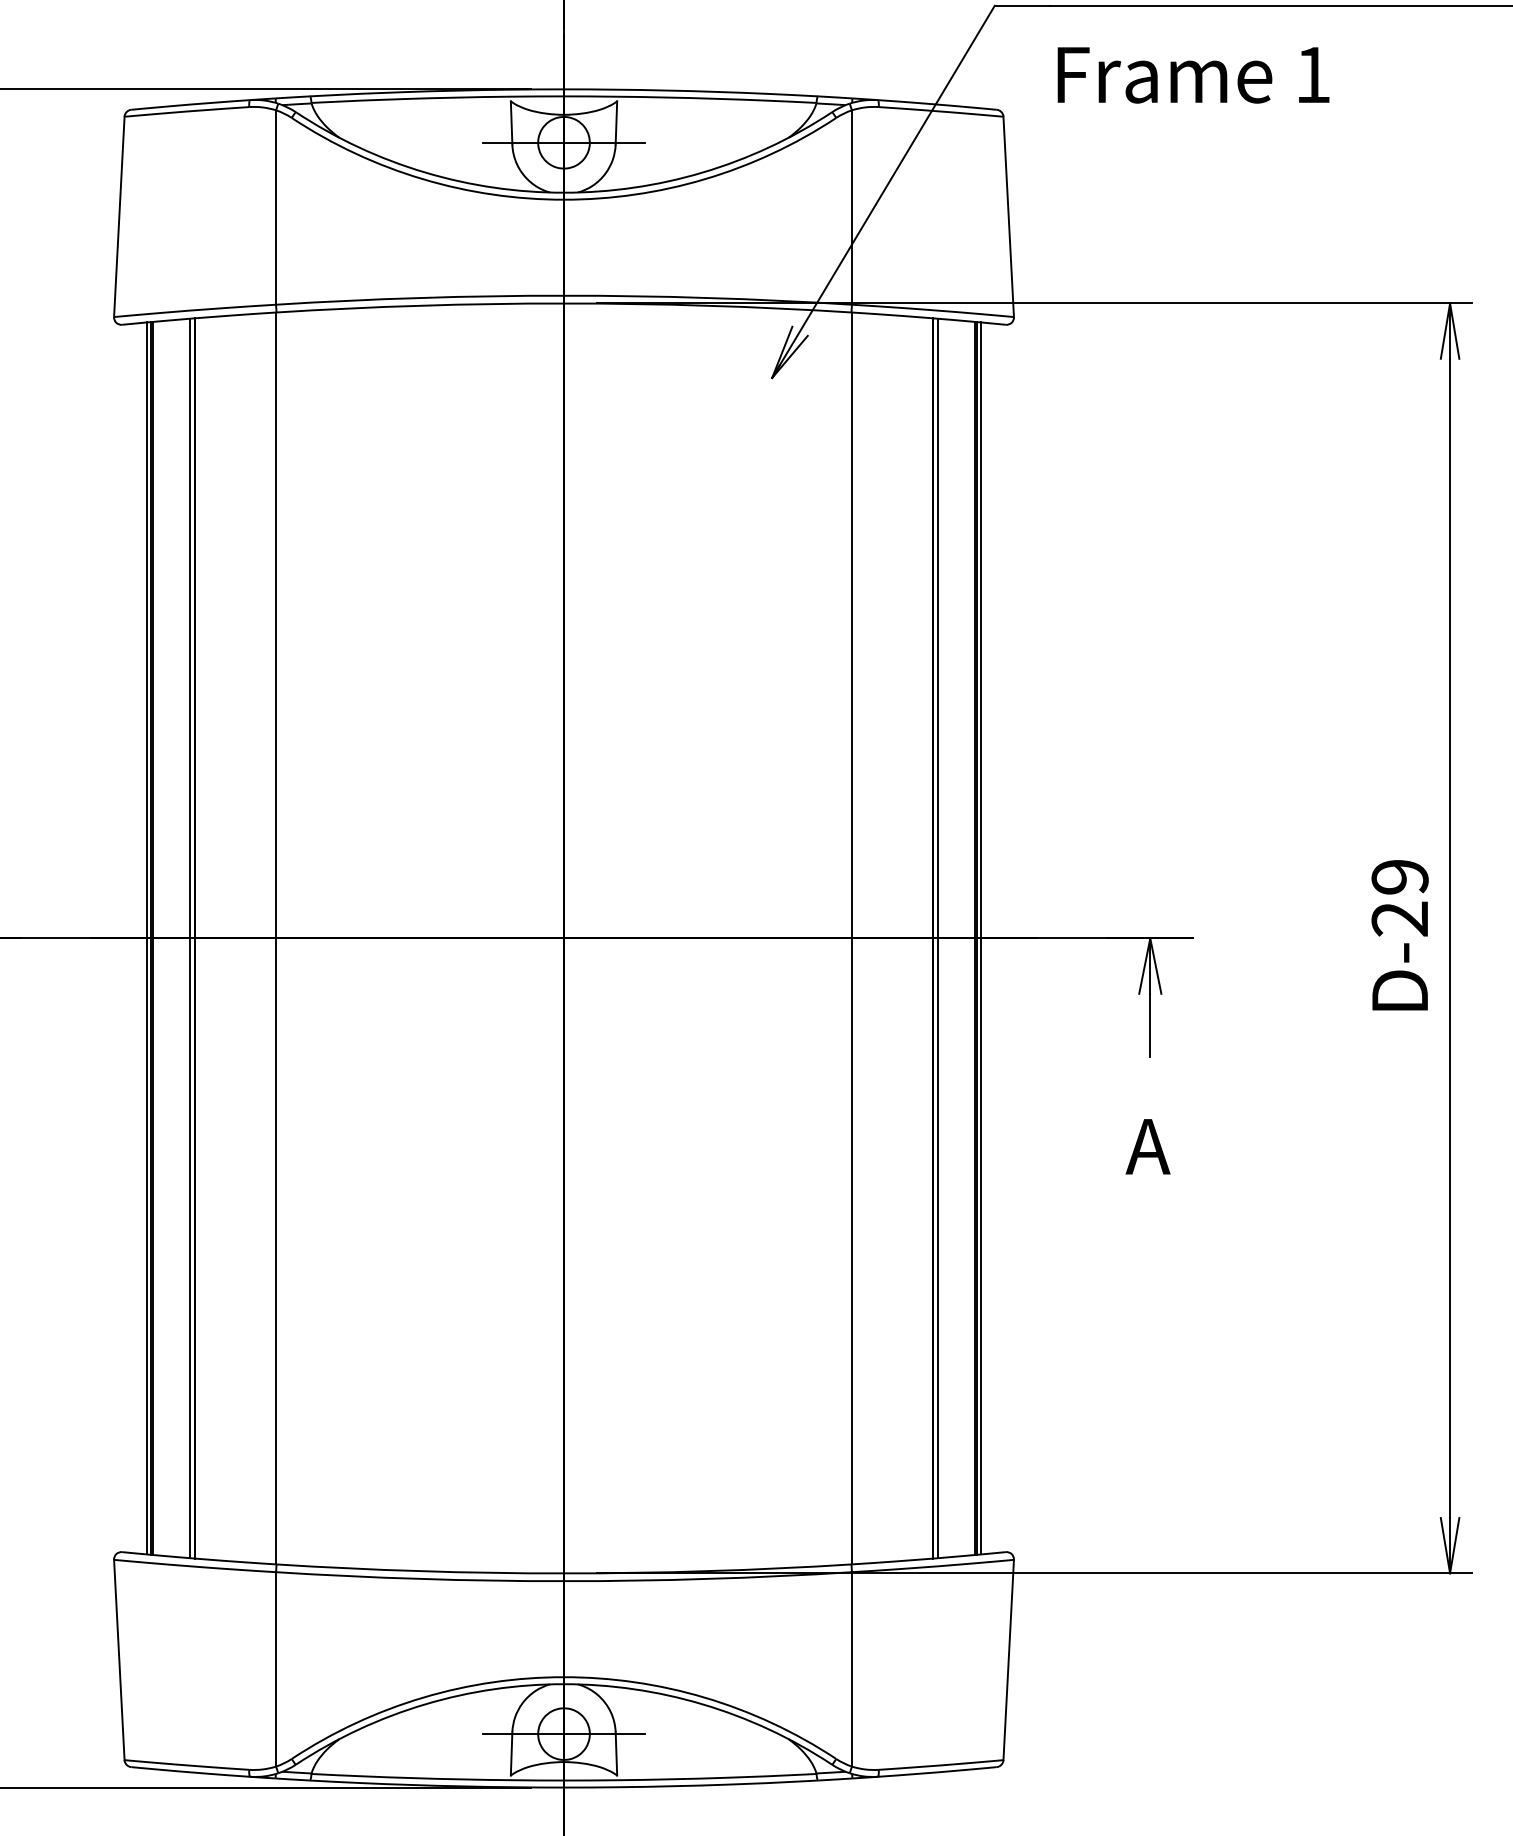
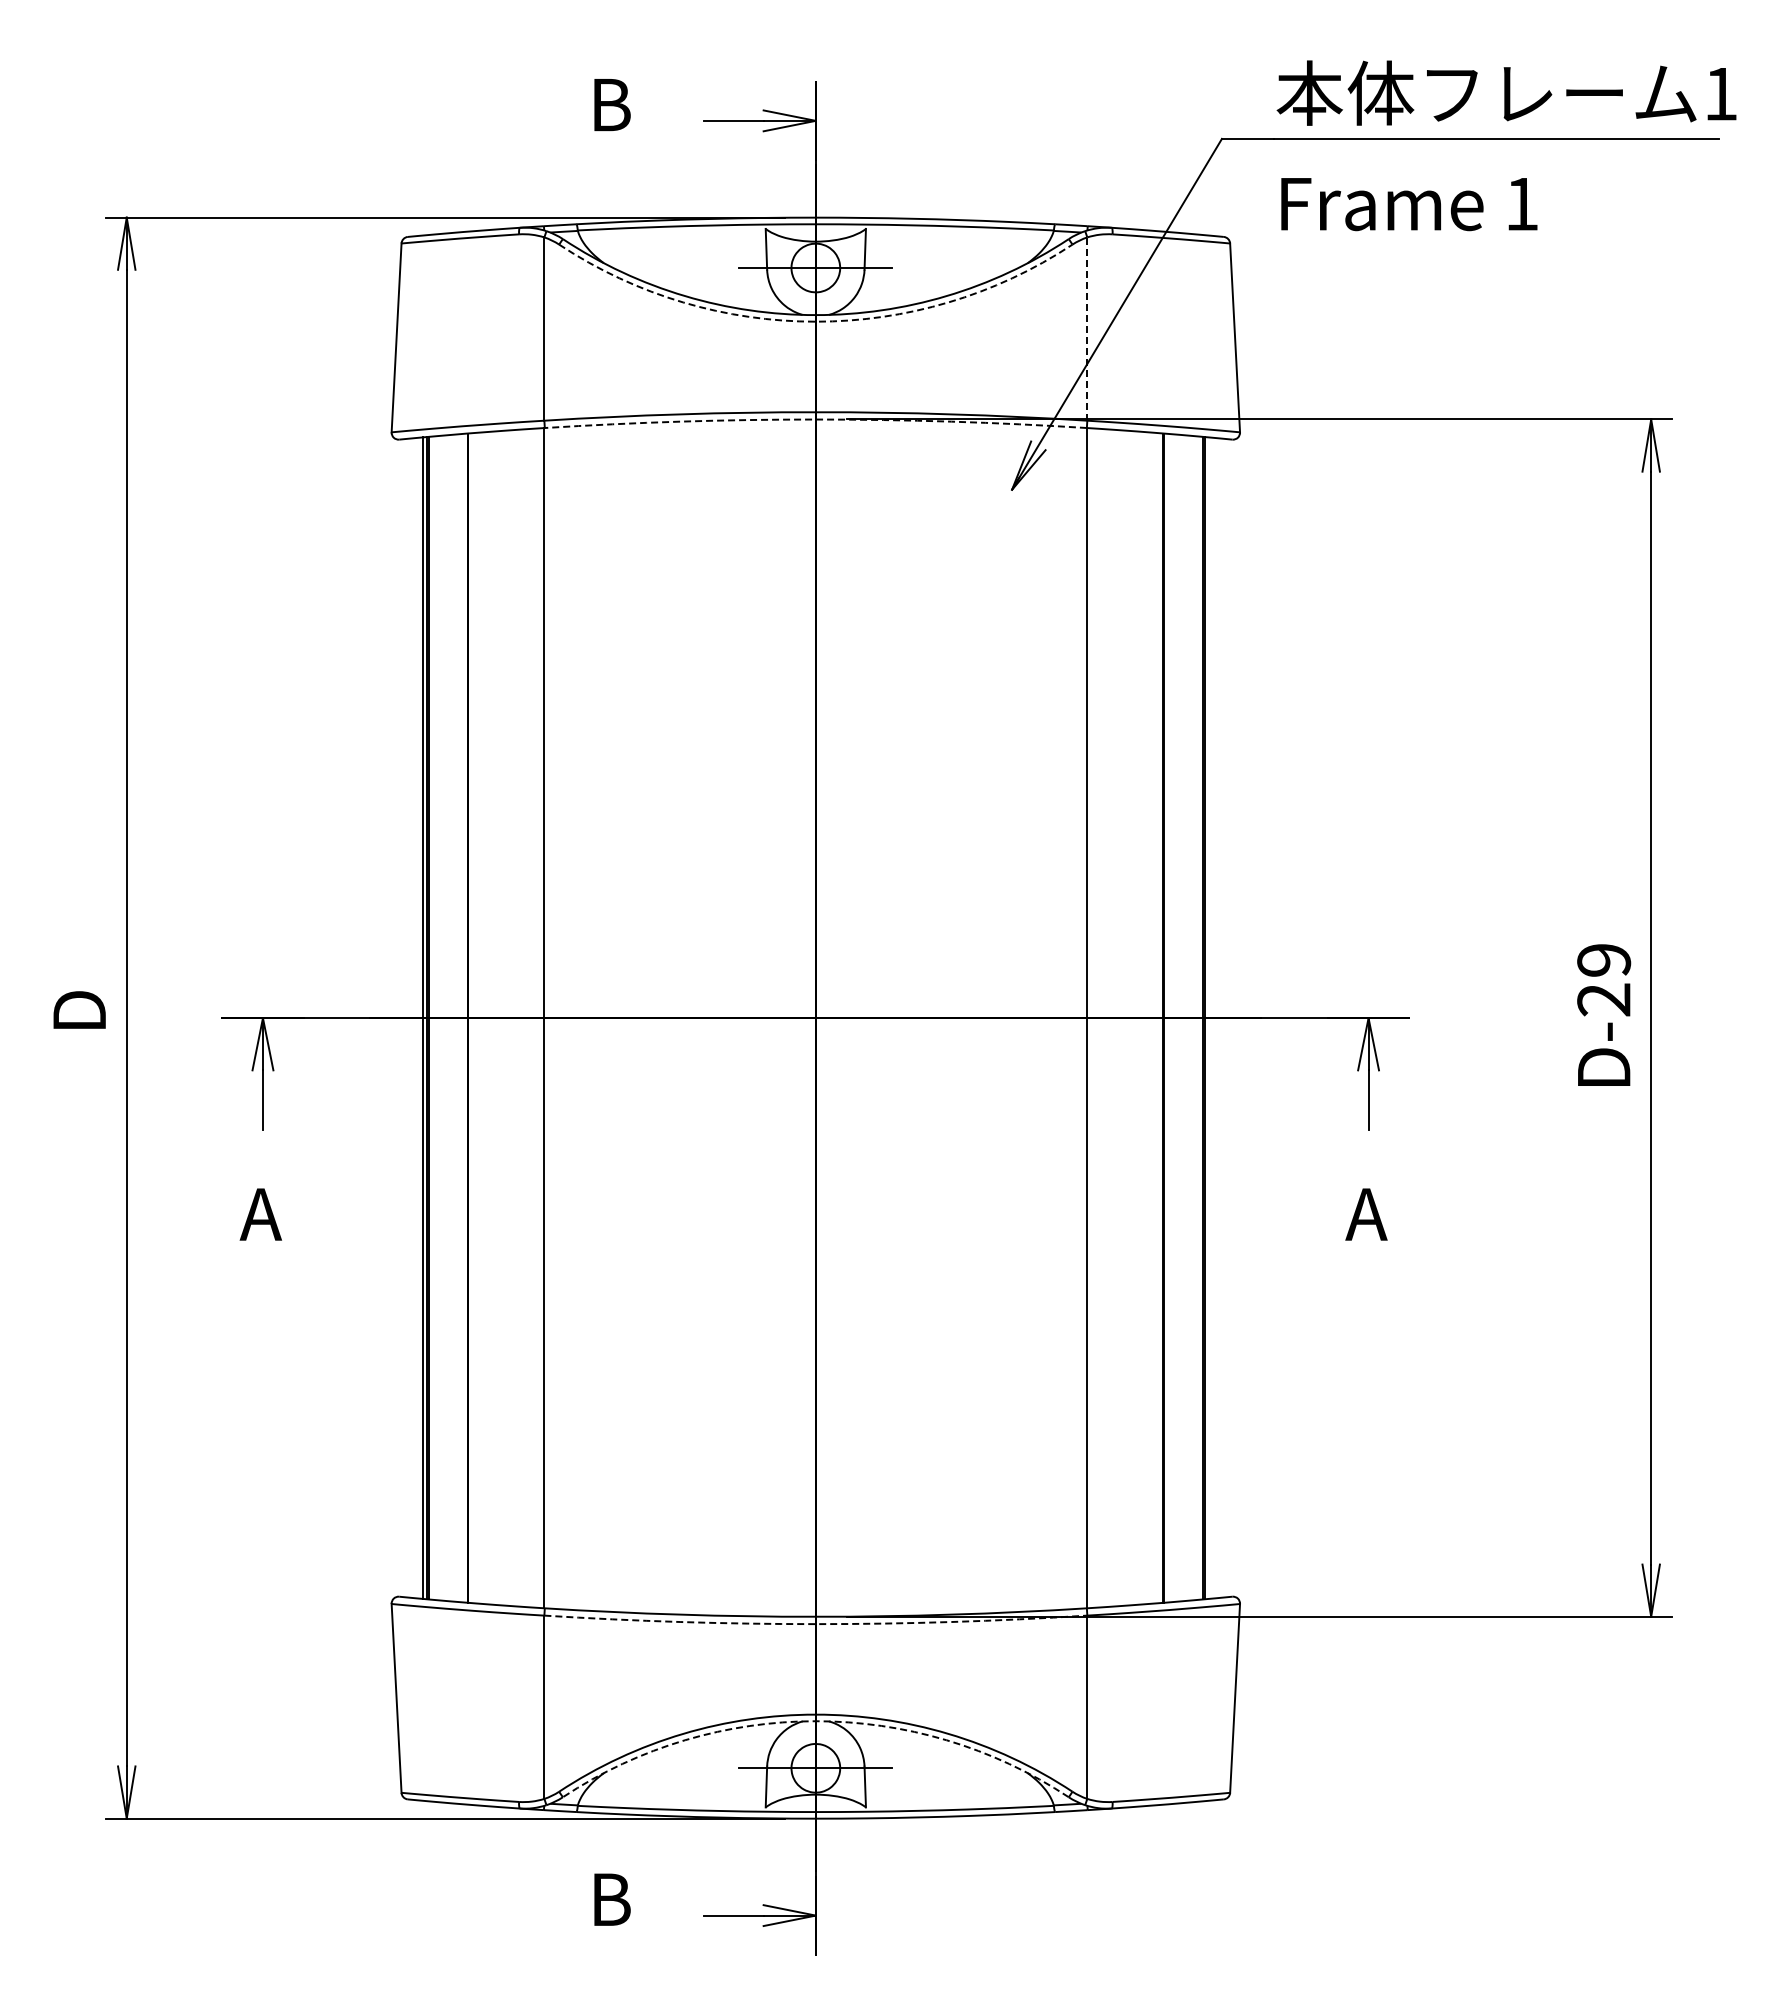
arc: (563, 199) -> (815, 321), solid -> dashed
line: (852, 207) -> (1087, 329), solid -> dashed
arc: (563, 303) -> (815, 419), solid -> dashed
line: (190, 937) -> (463, 1017), removed
line: (938, 937) -> (1168, 1017), removed
line: (981, 937) -> (1209, 1017), removed
arc: (563, 1581) -> (815, 1624), solid -> dashed
arc: (563, 1684) -> (815, 1721), solid -> dashed

